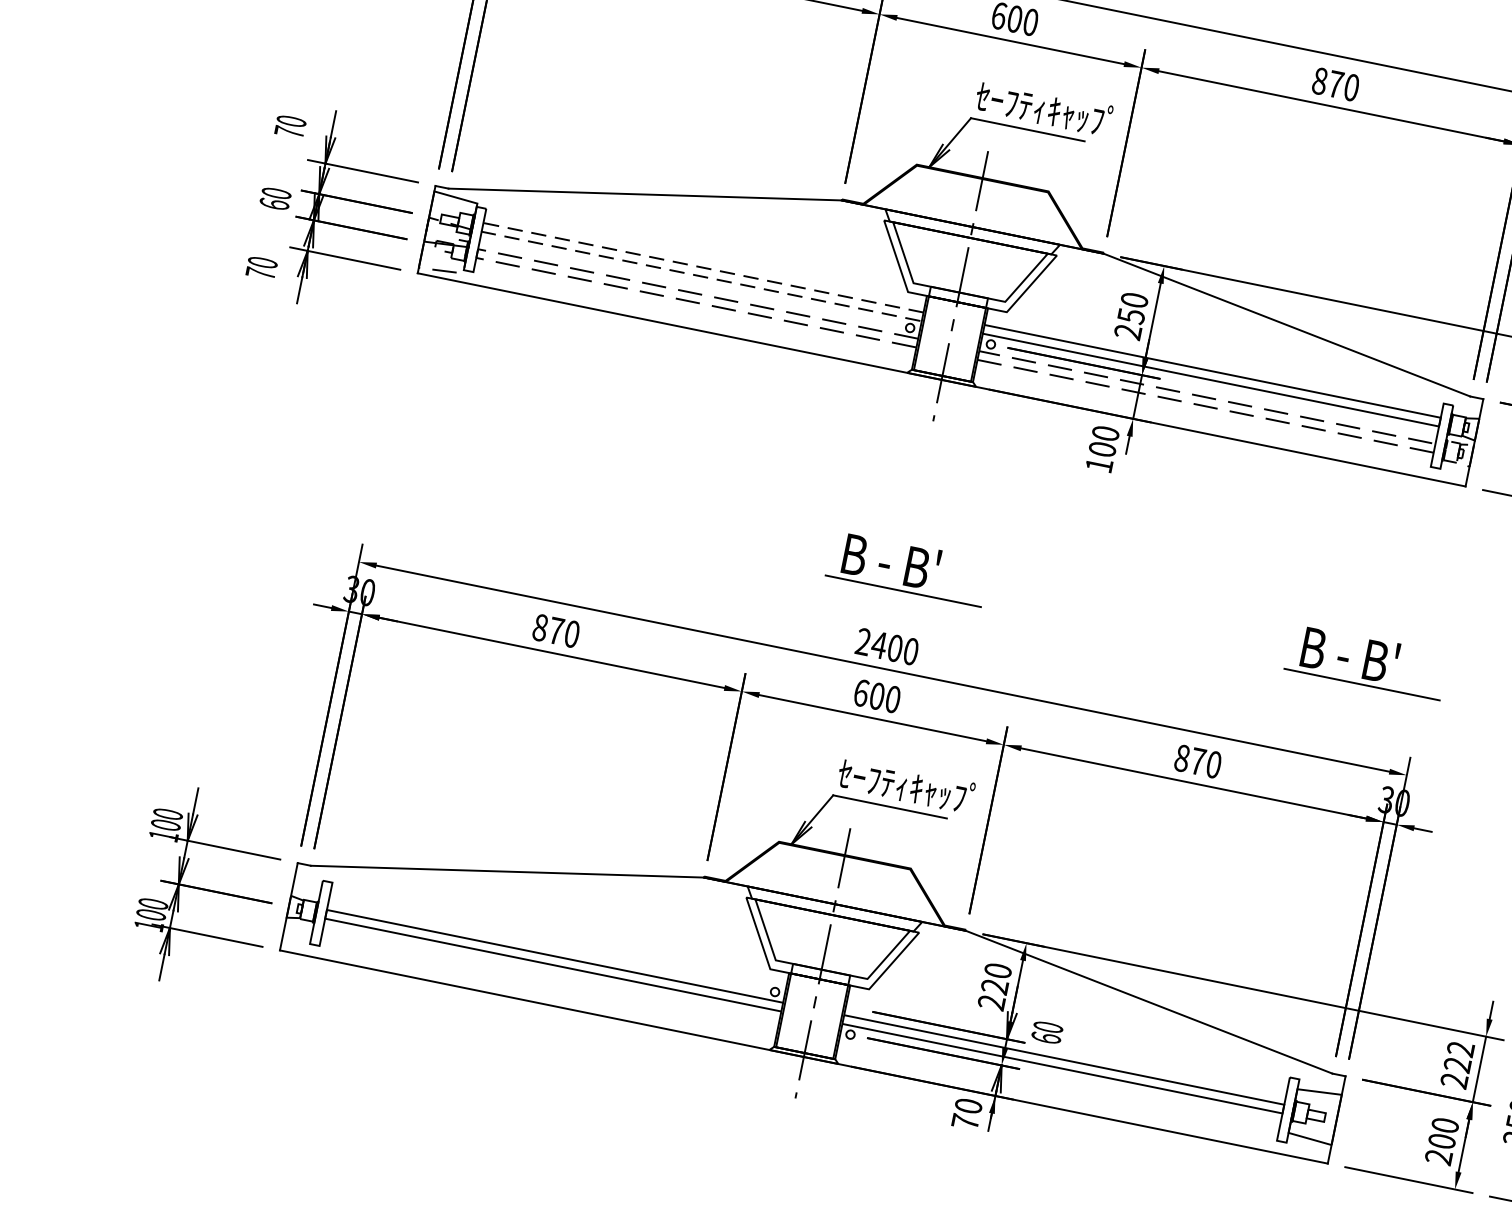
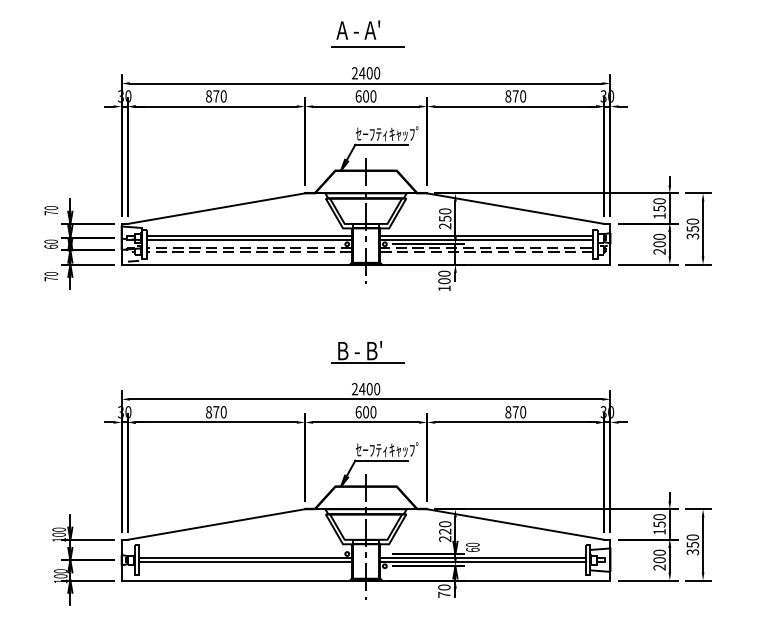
line: (482, 228) -> (146, 238), dashed -> solid
part: (1365, 662) -> (581, 352), removed
text: (1457, 1064) -> (659, 524), 222 -> 150

